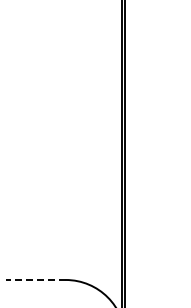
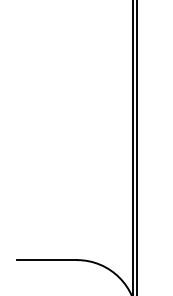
line: (36, 279) -> (47, 259), dashed -> solid

